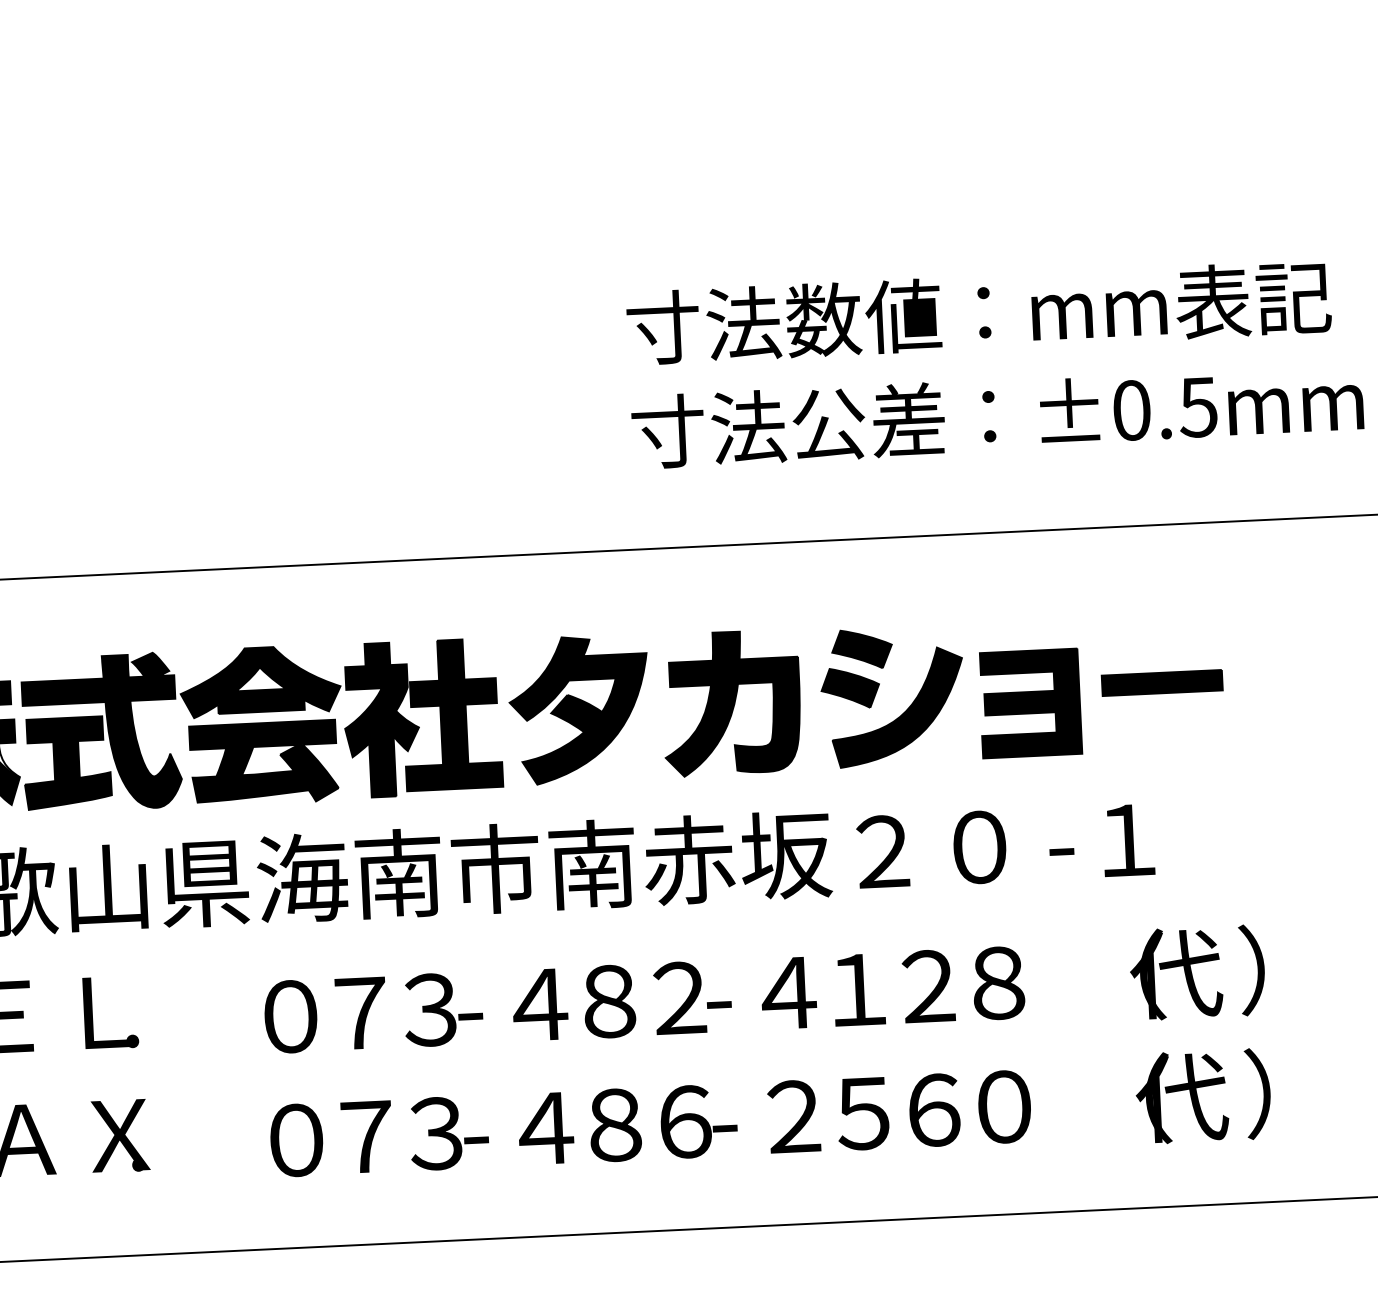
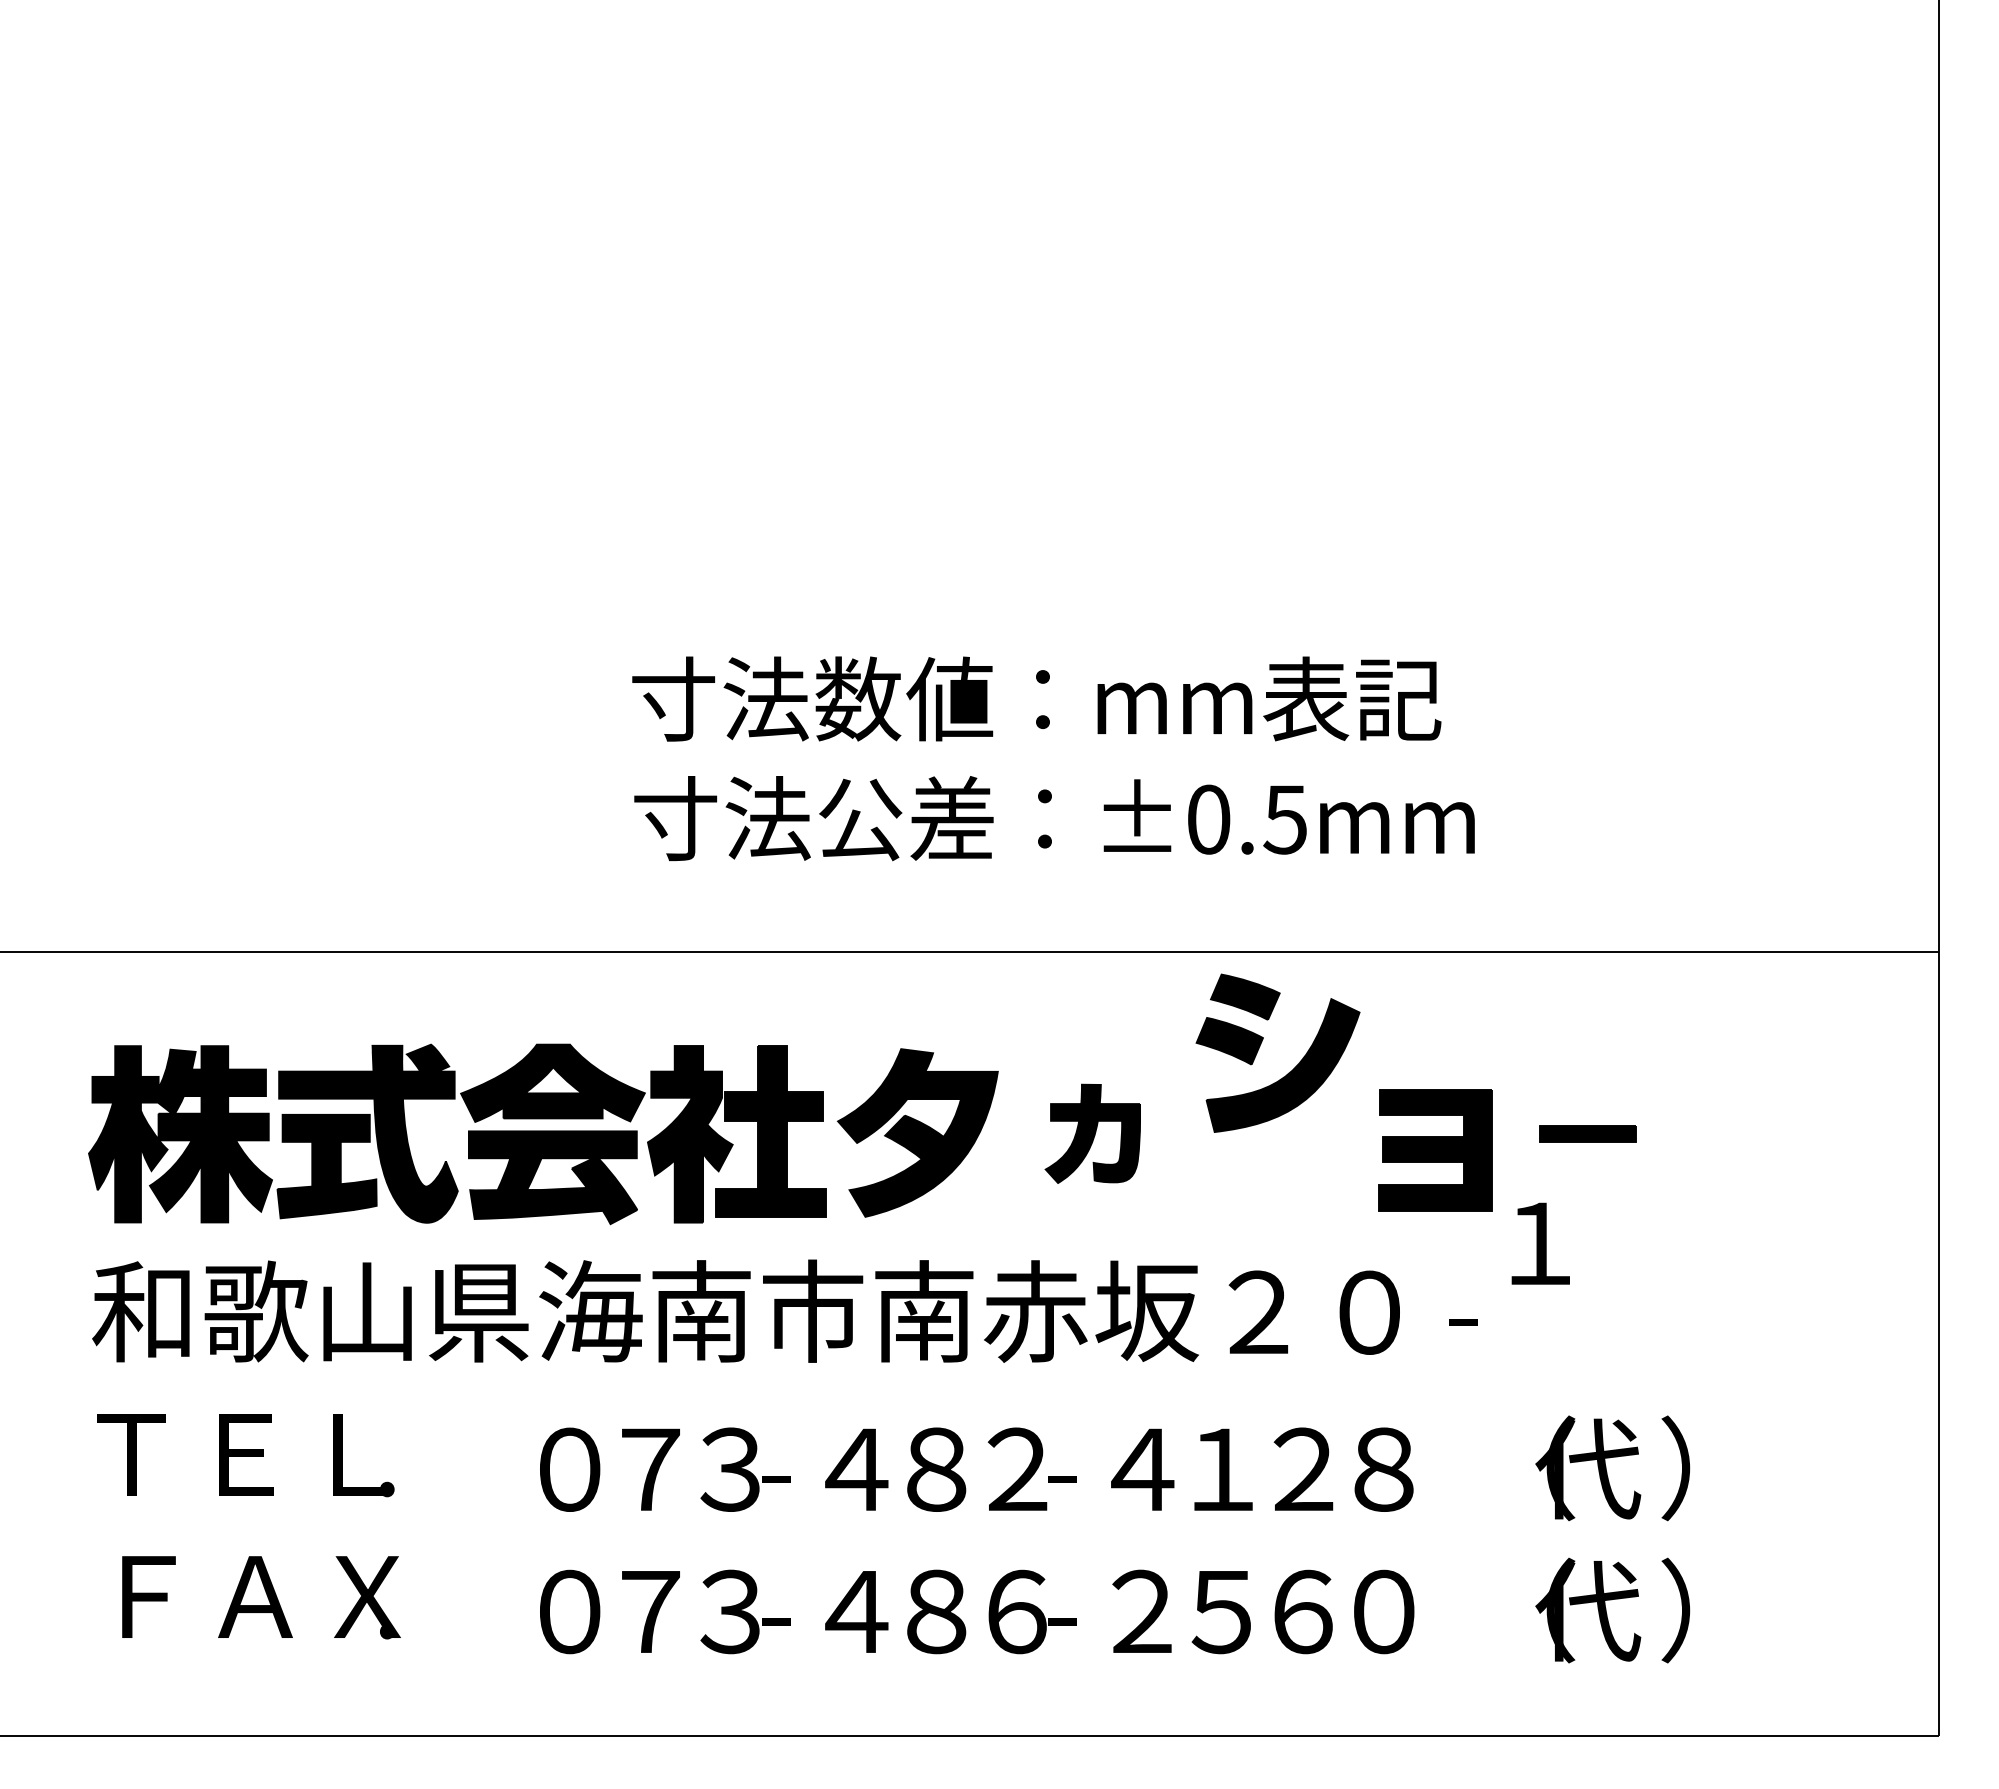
text: (978, 312) -> (1036, 698), moved
text: (997, 415) -> (1054, 818), moved
part: (1161, 682) -> (1587, 1133), size x0.7
part: (878, 689) -> (1261, 1044), moved
part: (731, 702) -> (1092, 1133), size x0.6
text: (1128, 840) -> (1540, 1243), moved

